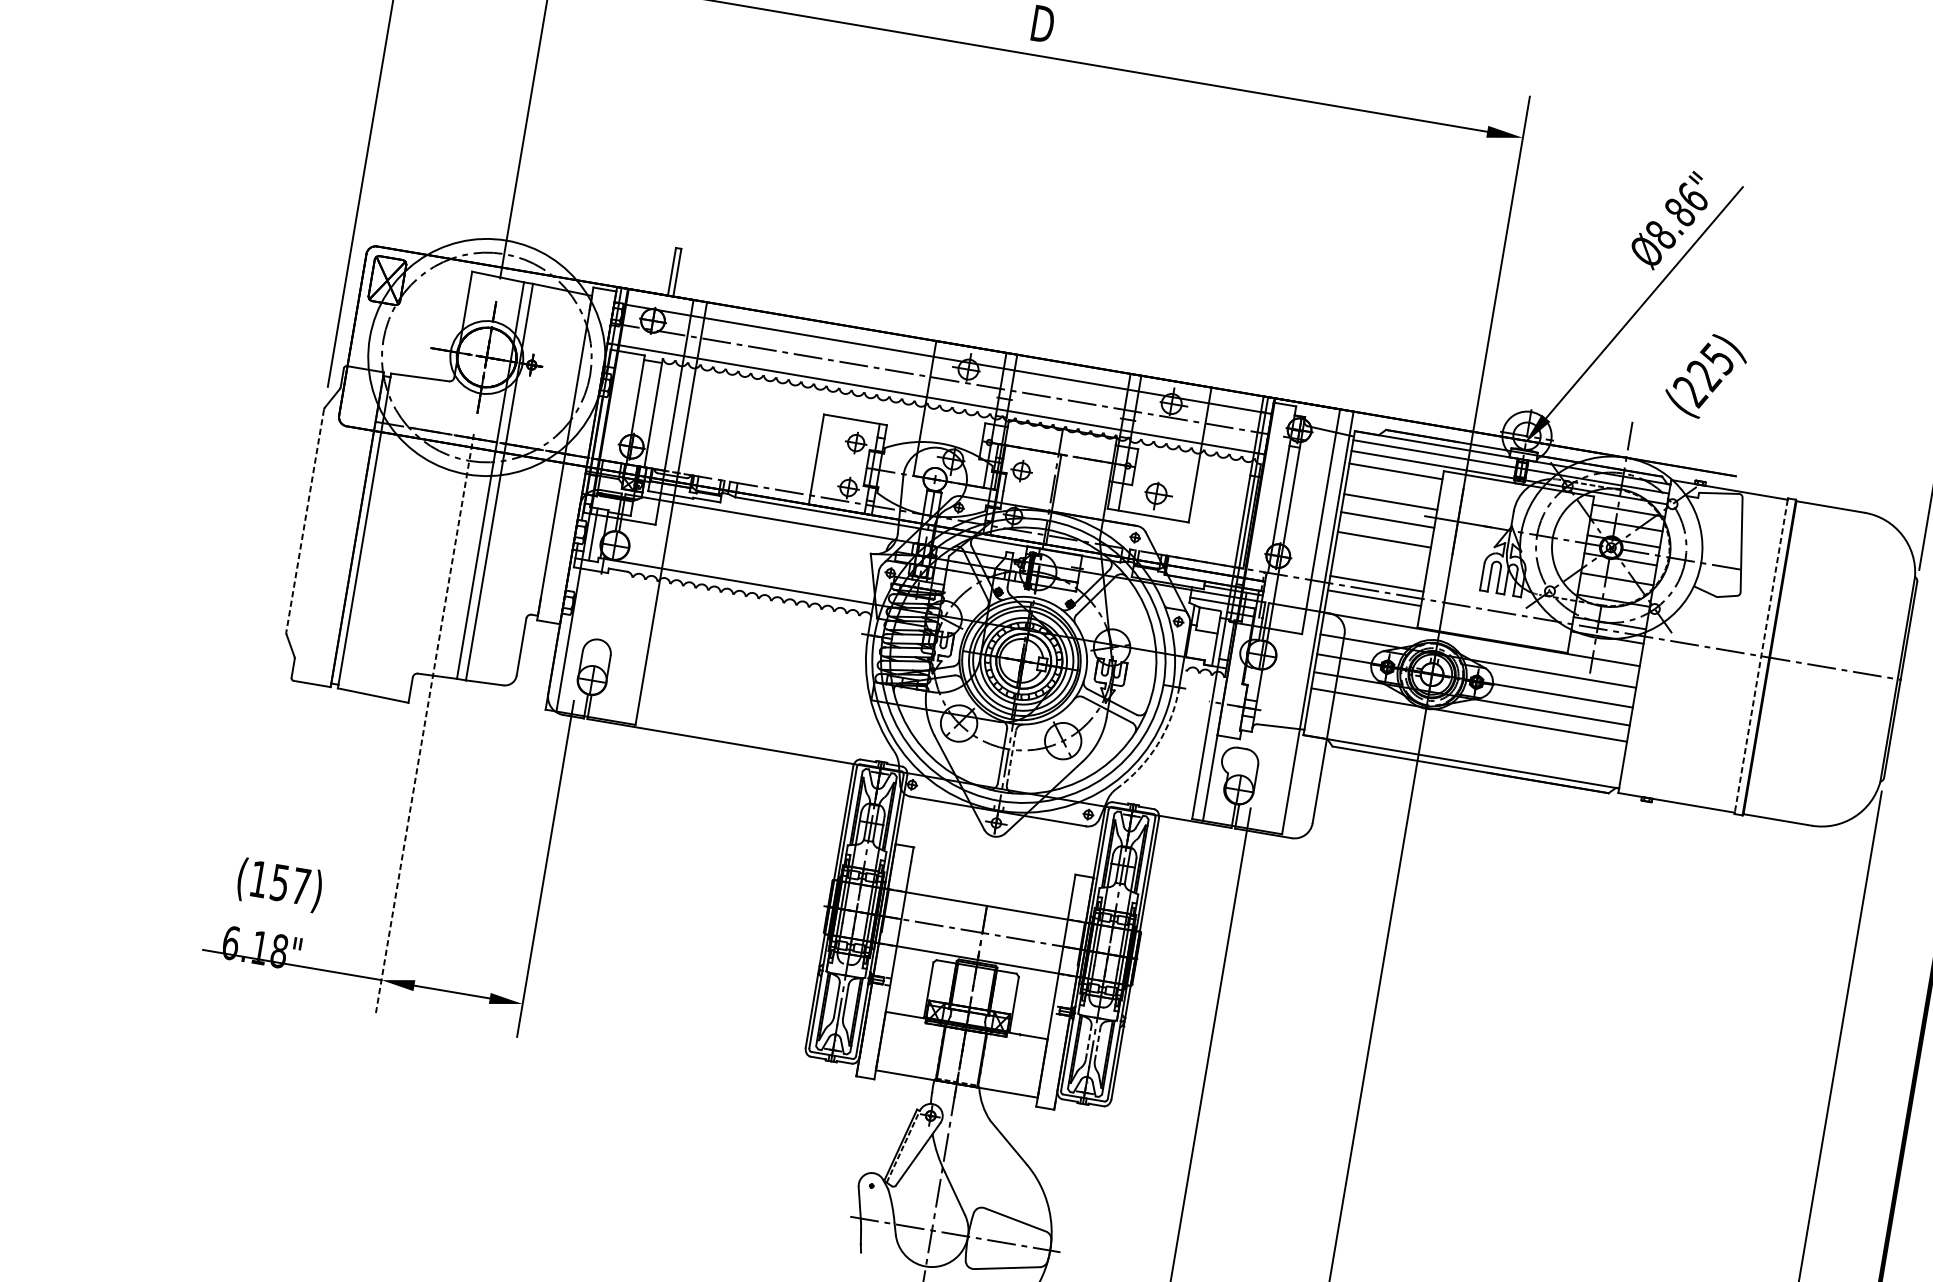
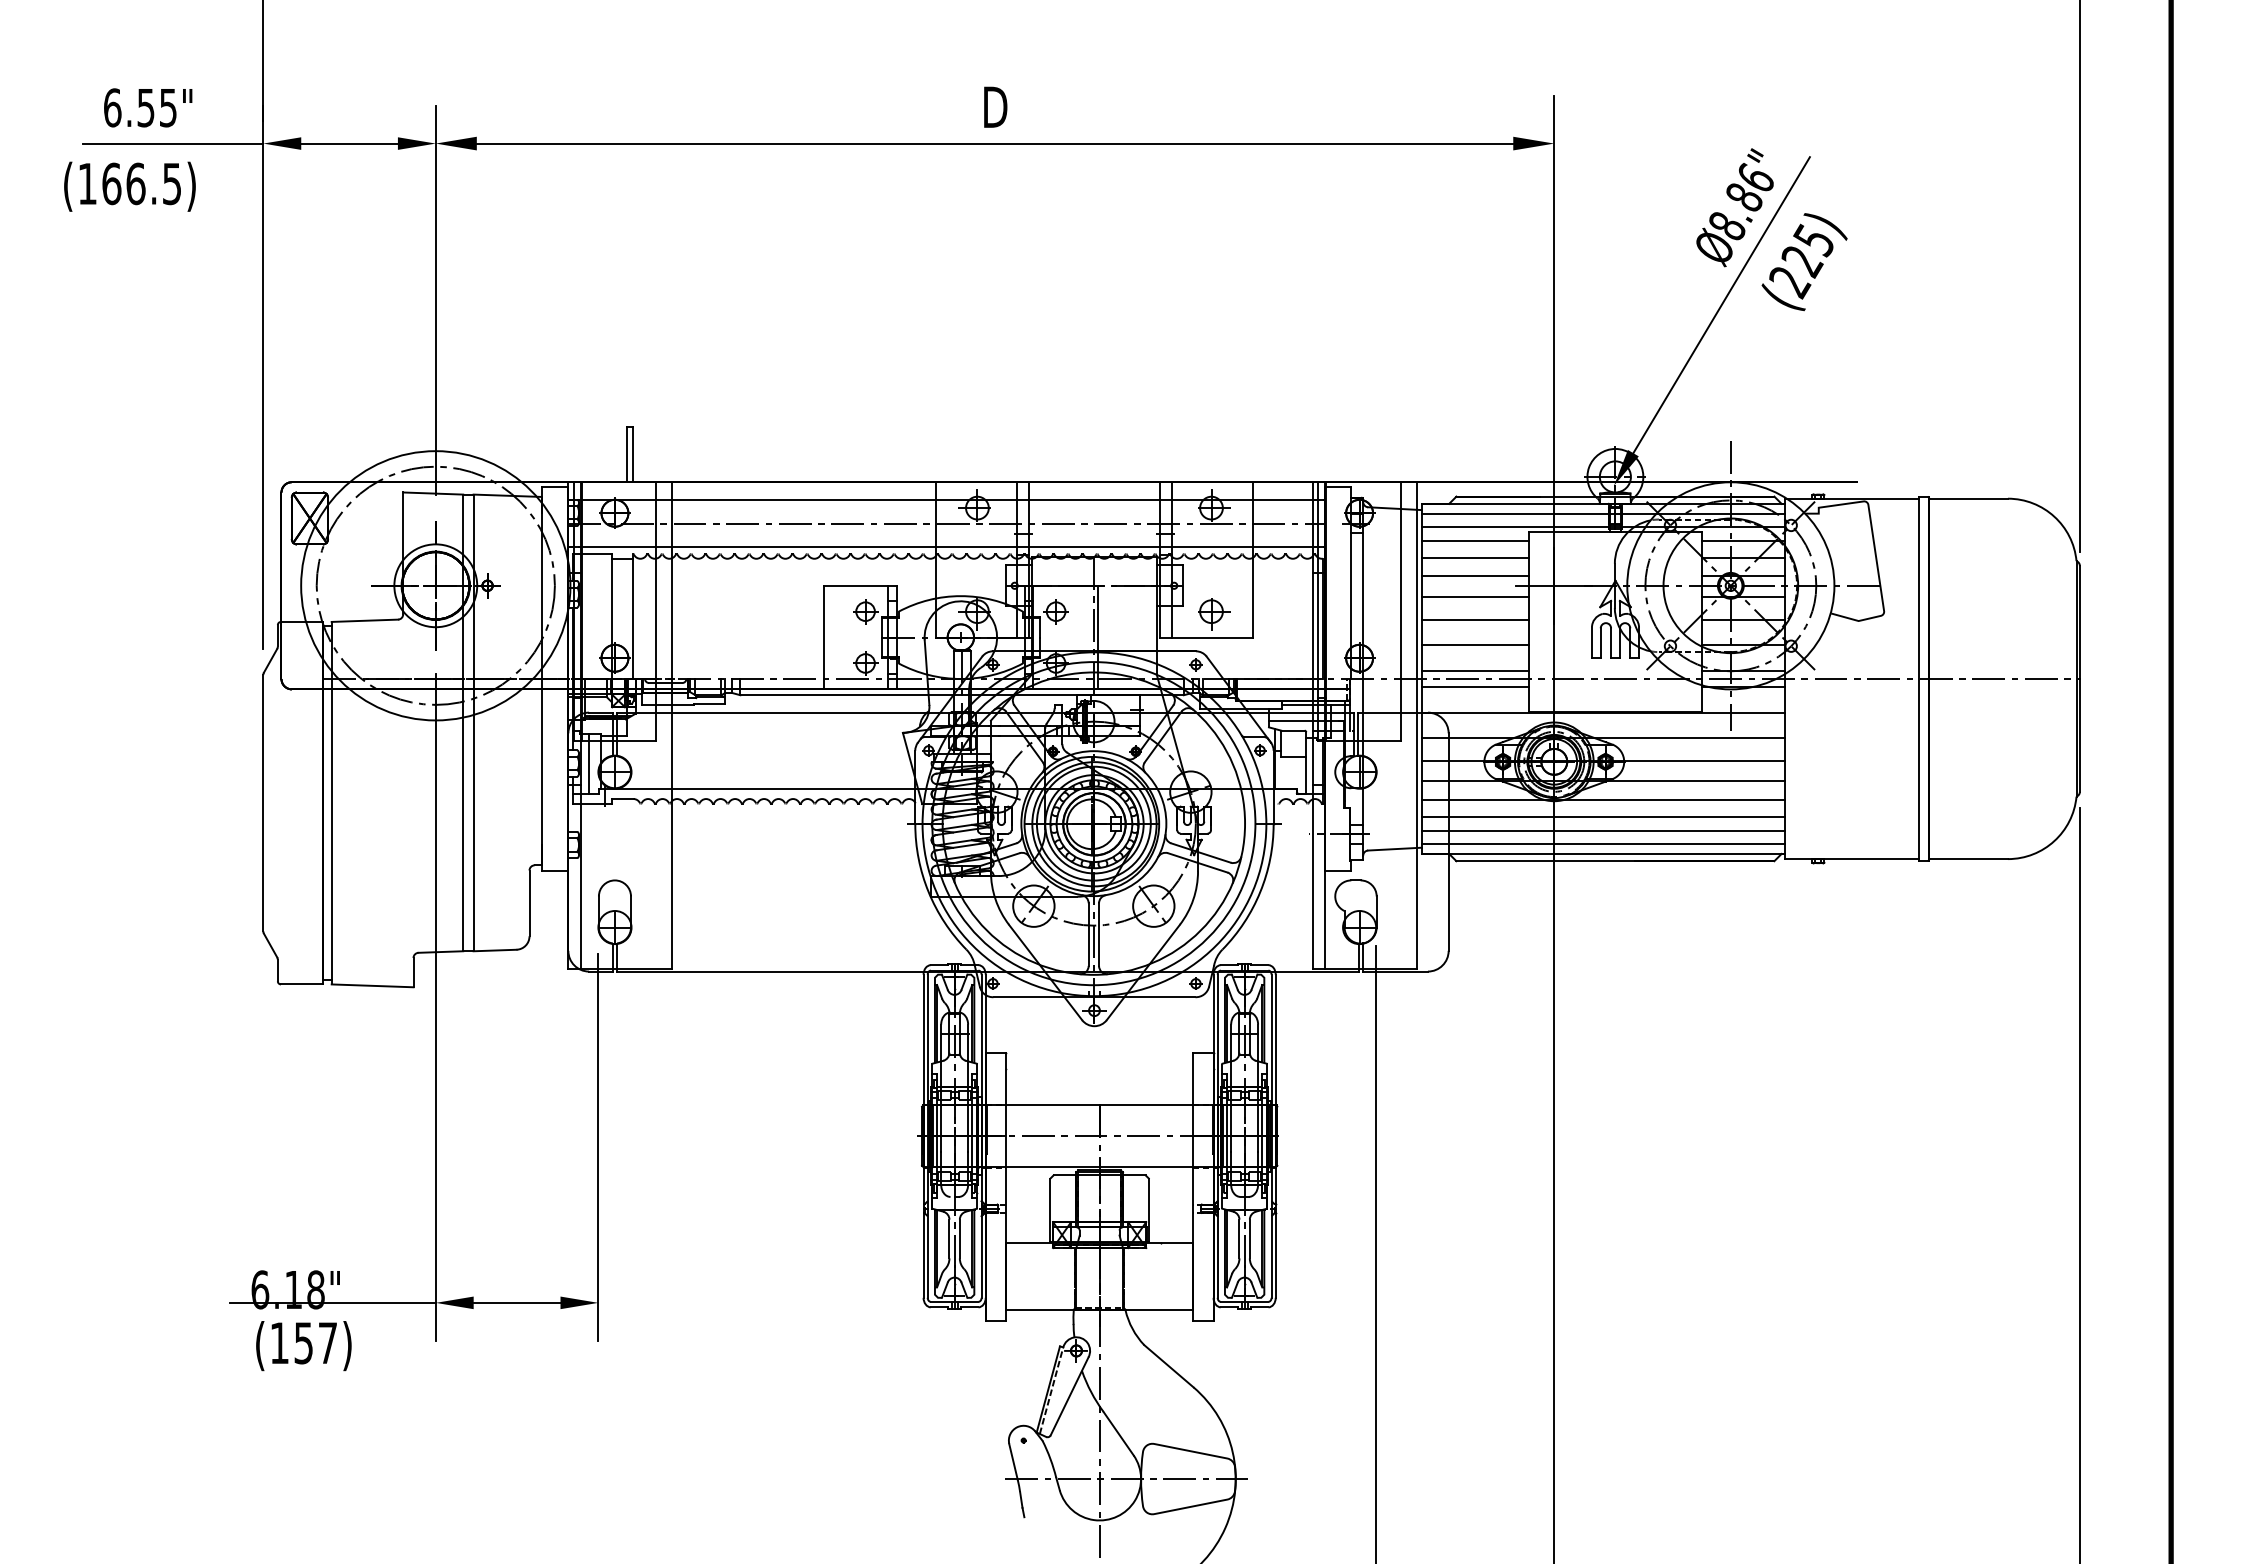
text: (1705, 376) -> (1804, 262), moved
line: (1392, 485) -> (1474, 557), added
line: (305, 521) -> (263, 803), dashed -> solid
line: (1380, 561) -> (1474, 644), added
line: (1761, 656) -> (1919, 679), dashed -> solid
line: (424, 723) -> (435, 1007), dashed -> solid
line: (1466, 729) -> (1603, 816), added
line: (1464, 742) -> (1603, 831), added
arc: (1157, 744) -> (1260, 891), dashed -> solid
line: (1462, 752) -> (1603, 843), added
line: (1011, 757) -> (1099, 934), dashed -> solid
text: (279, 885) -> (303, 1346), moved
line: (1088, 1042) -> (1239, 1238), dashed -> solid
line: (1097, 1043) -> (1249, 1238), dashed -> solid

